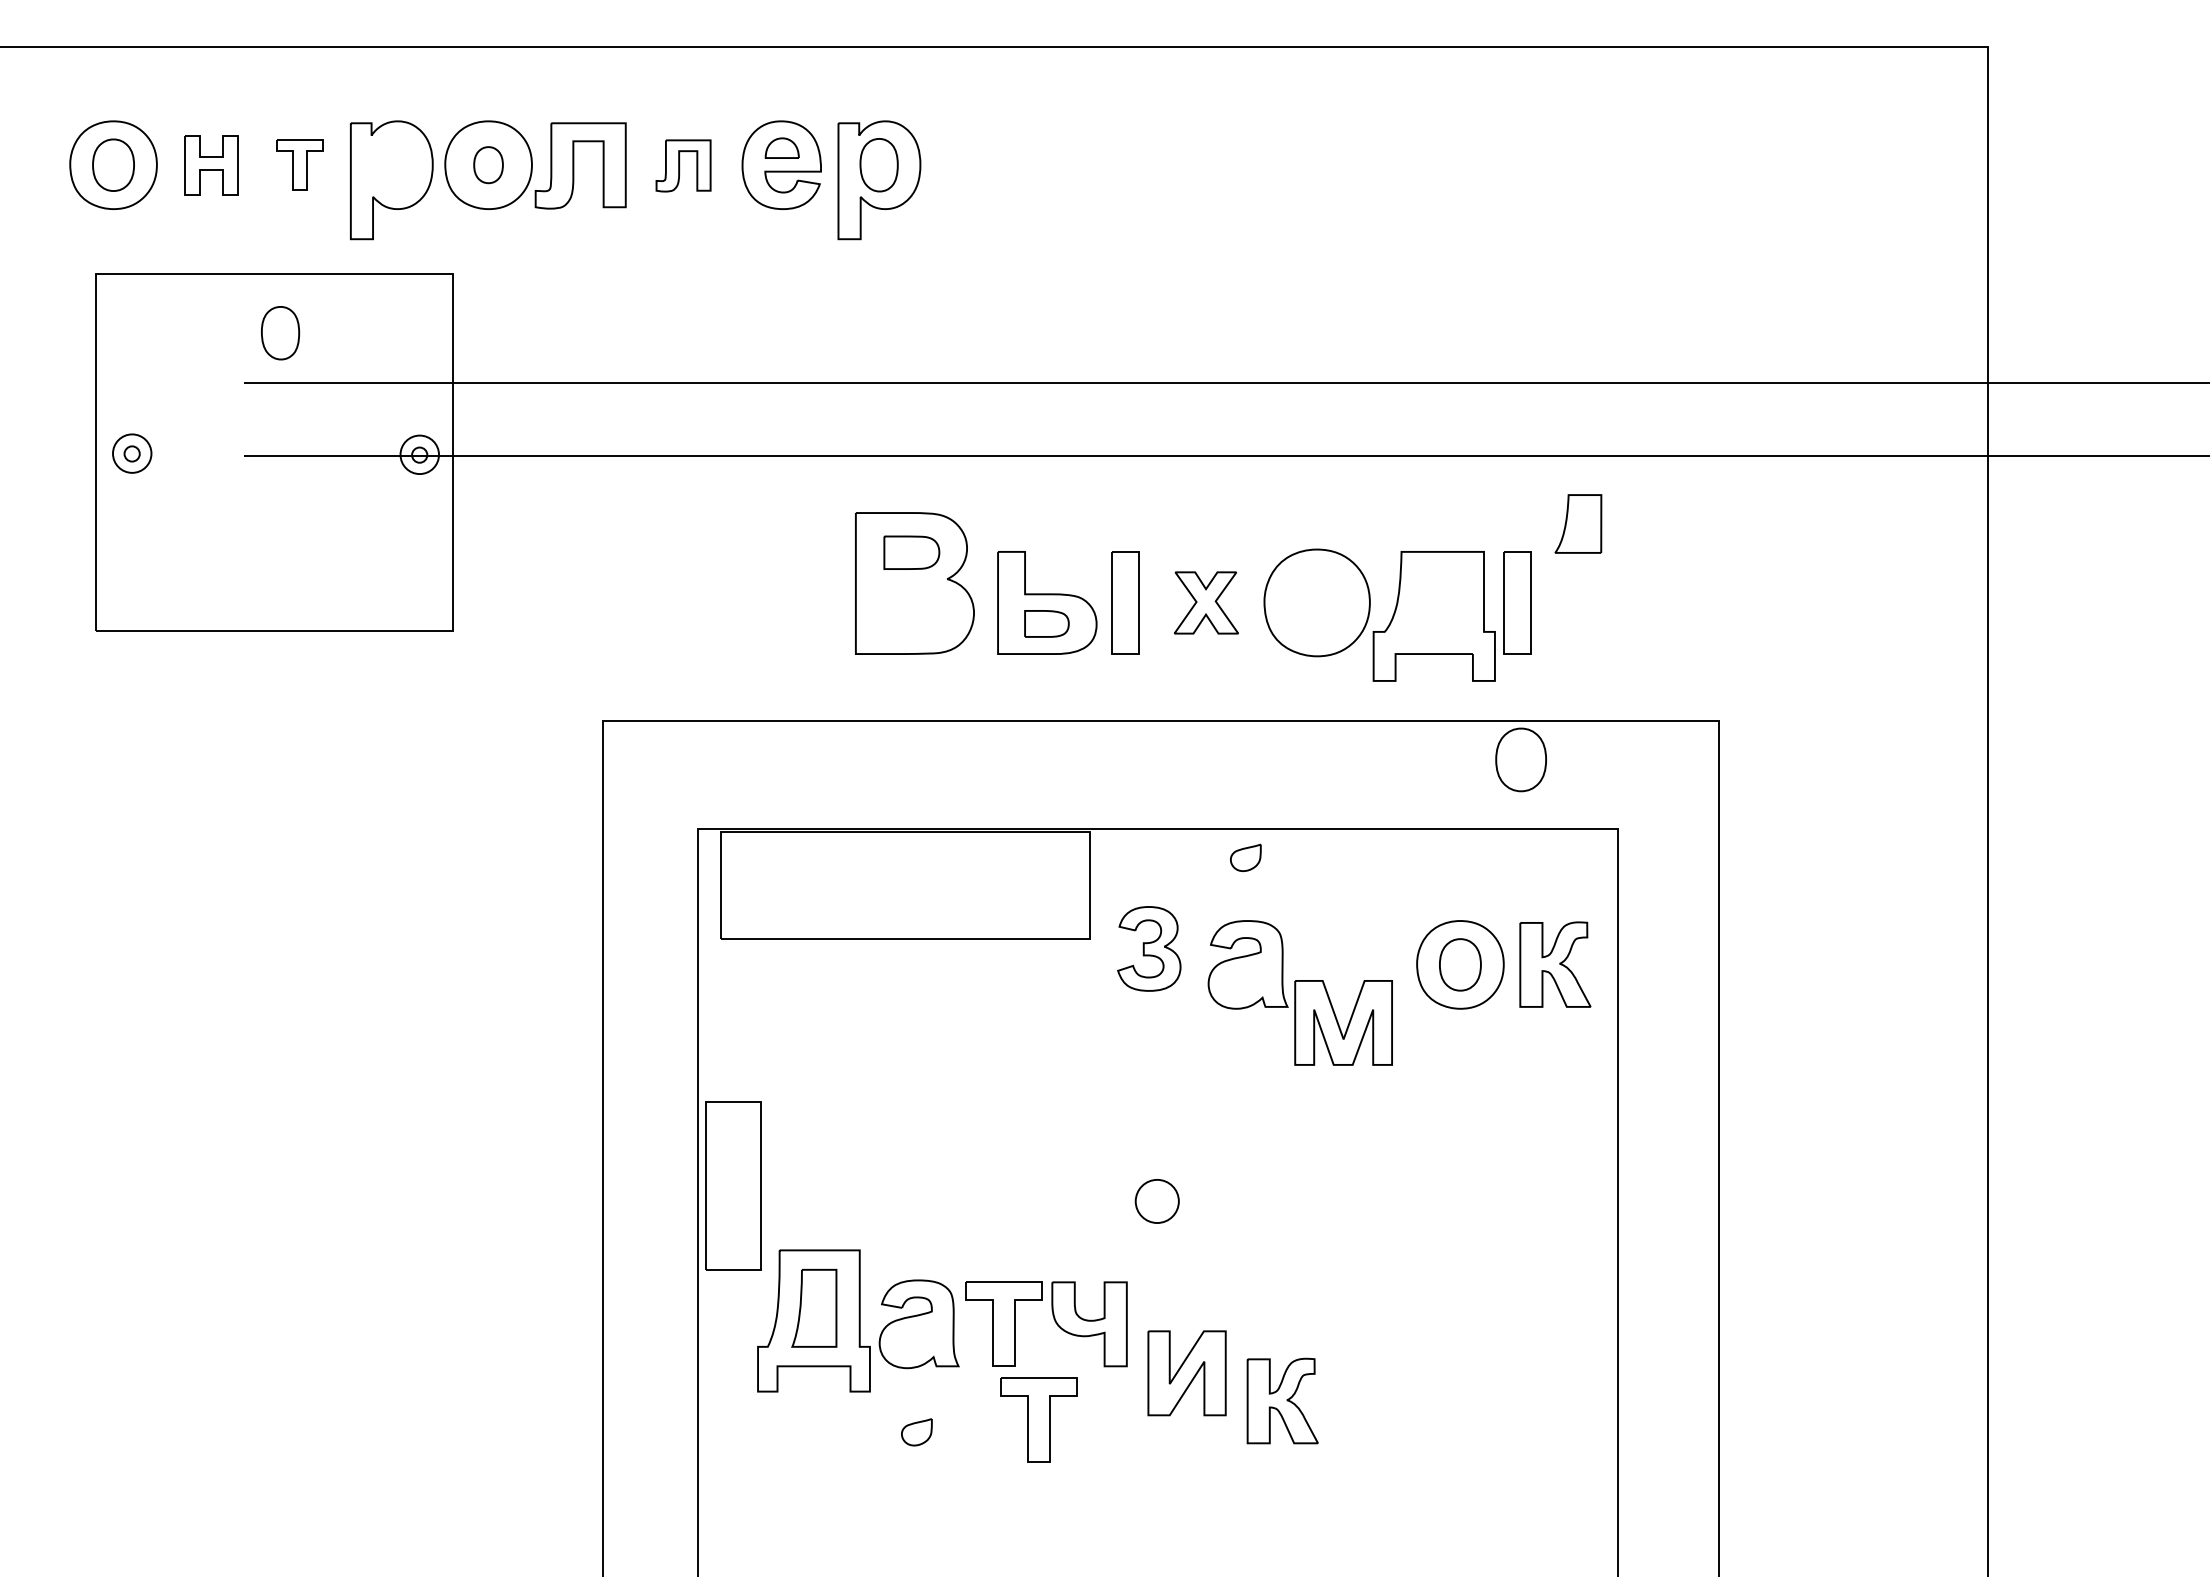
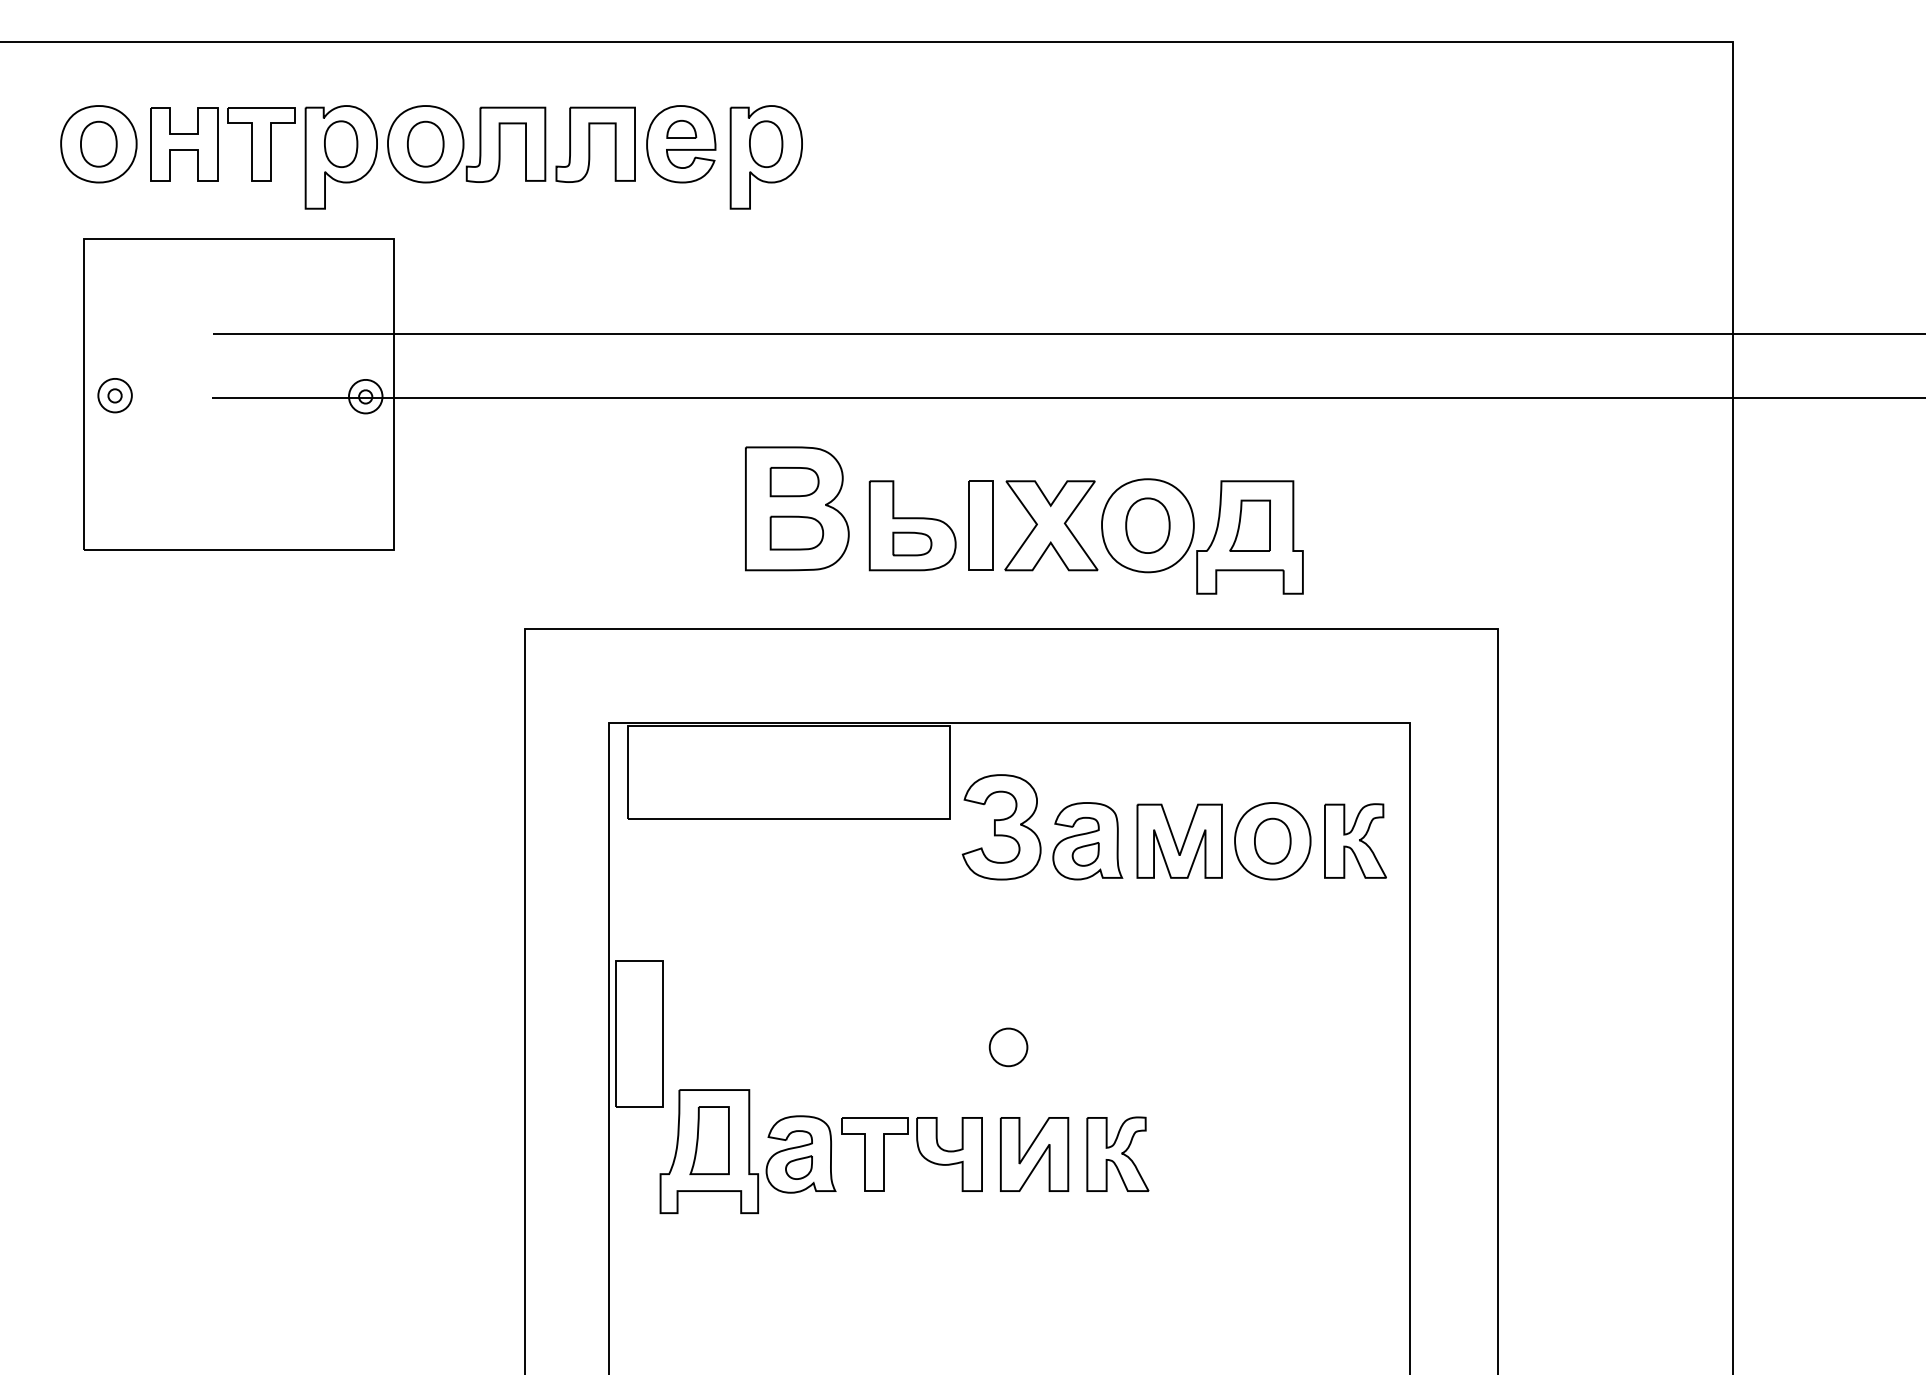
part: (211, 164) -> (184, 143), size x1.43
part: (299, 164) -> (260, 143), size x1.67
part: (488, 164) -> (425, 143), size x1.43
part: (683, 165) -> (595, 144), size x1.67
part: (280, 333) -> (341, 144), moved
part: (1578, 523) -> (1250, 525), moved
part: (1206, 602) -> (1051, 525), size x1.67
part: (1517, 602) -> (1322, 525), removed
part: (914, 611) -> (796, 533), added
part: (1520, 759) -> (1147, 525), moved
part: (1245, 857) -> (1085, 853), moved
part: (1148, 948) -> (1000, 826), size x1.43
part: (1343, 1022) -> (1179, 840), moved
part: (1186, 1373) -> (1034, 1154), moved
part: (1282, 1400) -> (1117, 1153), moved
part: (1038, 1419) -> (905, 1237), removed
part: (916, 1432) -> (798, 1167), moved

